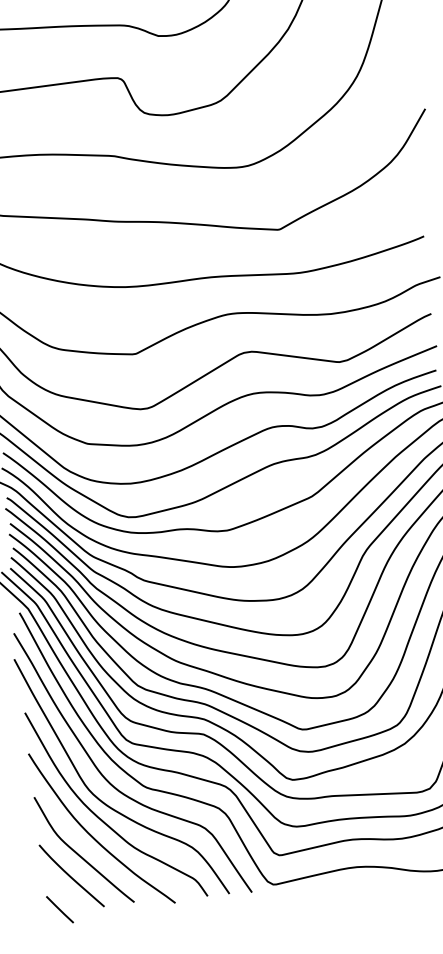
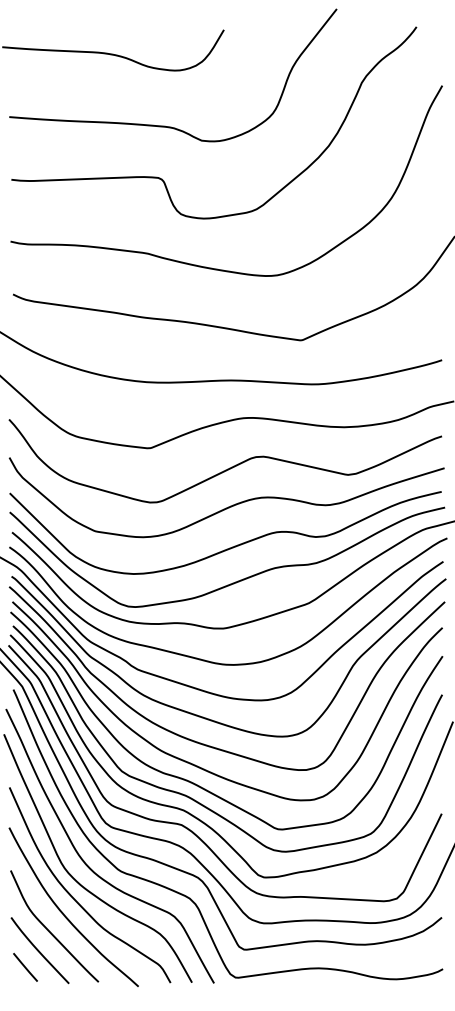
line: (59, 909) -> (25, 967), moved

